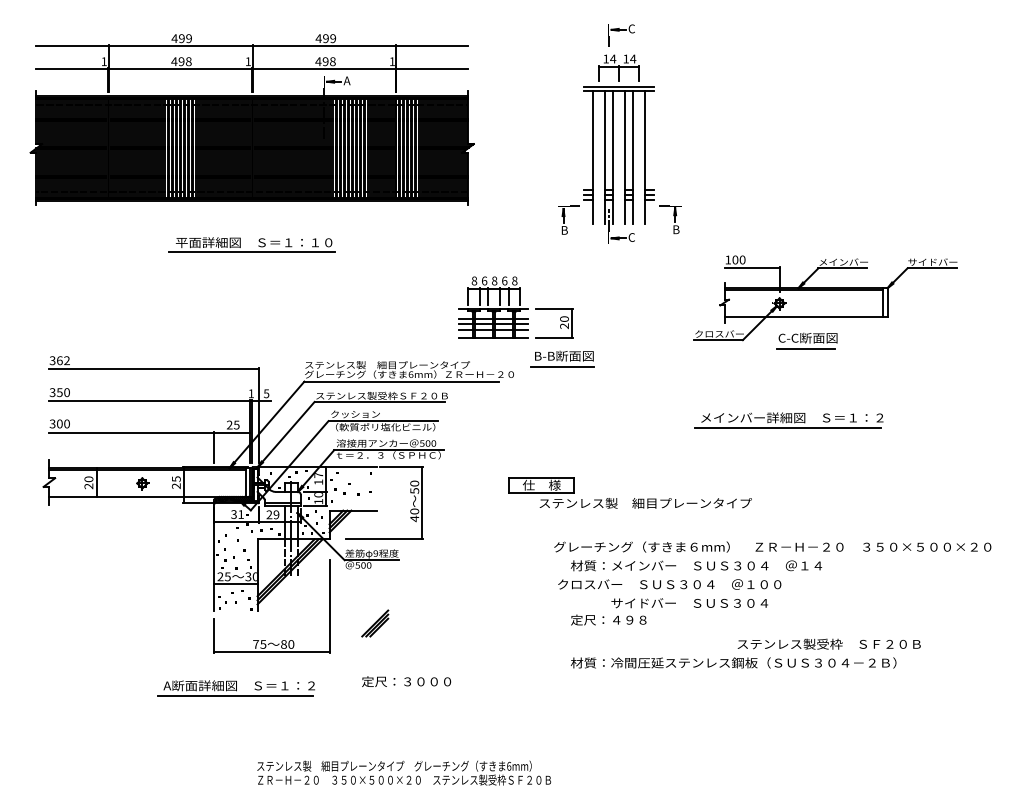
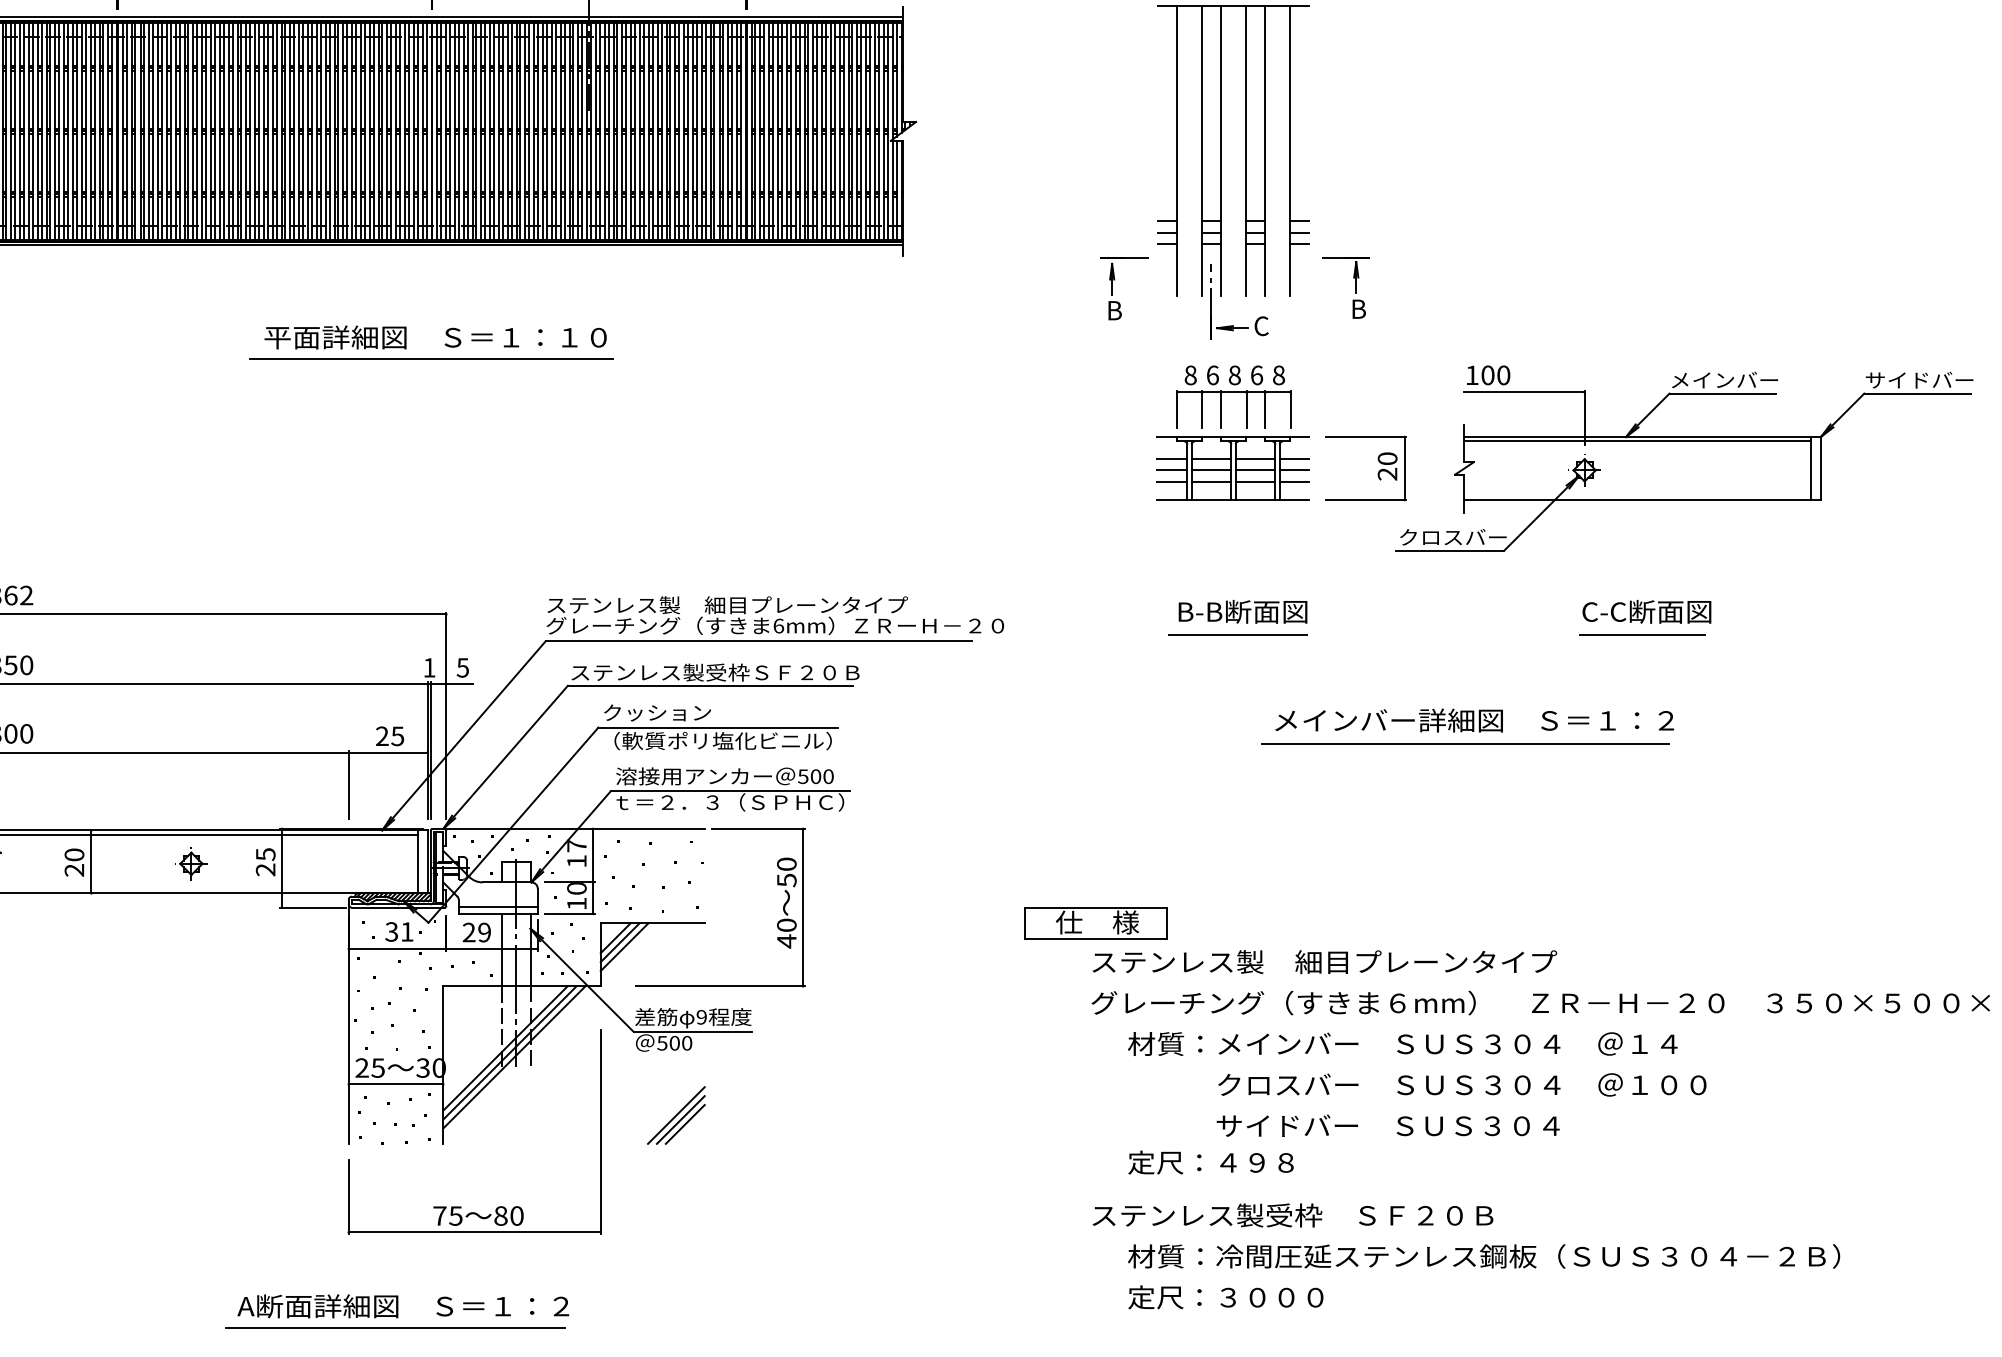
part: (515, 307) -> (1280, 433), moved
part: (806, 340) -> (1643, 616), moved
part: (562, 358) -> (1238, 616), moved
part: (788, 420) -> (1466, 726), moved
part: (634, 498) -> (1300, 951), moved
text: (669, 584) -> (1461, 1084), moved
part: (375, 623) -> (677, 1115), moved
text: (828, 643) -> (1291, 1213), moved
text: (406, 681) -> (1225, 1296), moved

